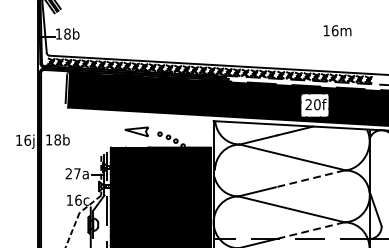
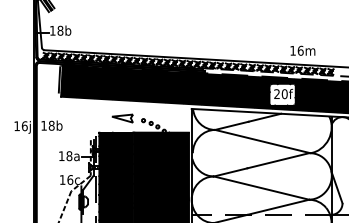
text: (337, 30) -> (302, 50), moved
text: (73, 174) -> (65, 156), 27a -> 18a
line: (310, 178) -> (278, 160), dashed -> solid
line: (310, 230) -> (278, 207), dashed -> solid

